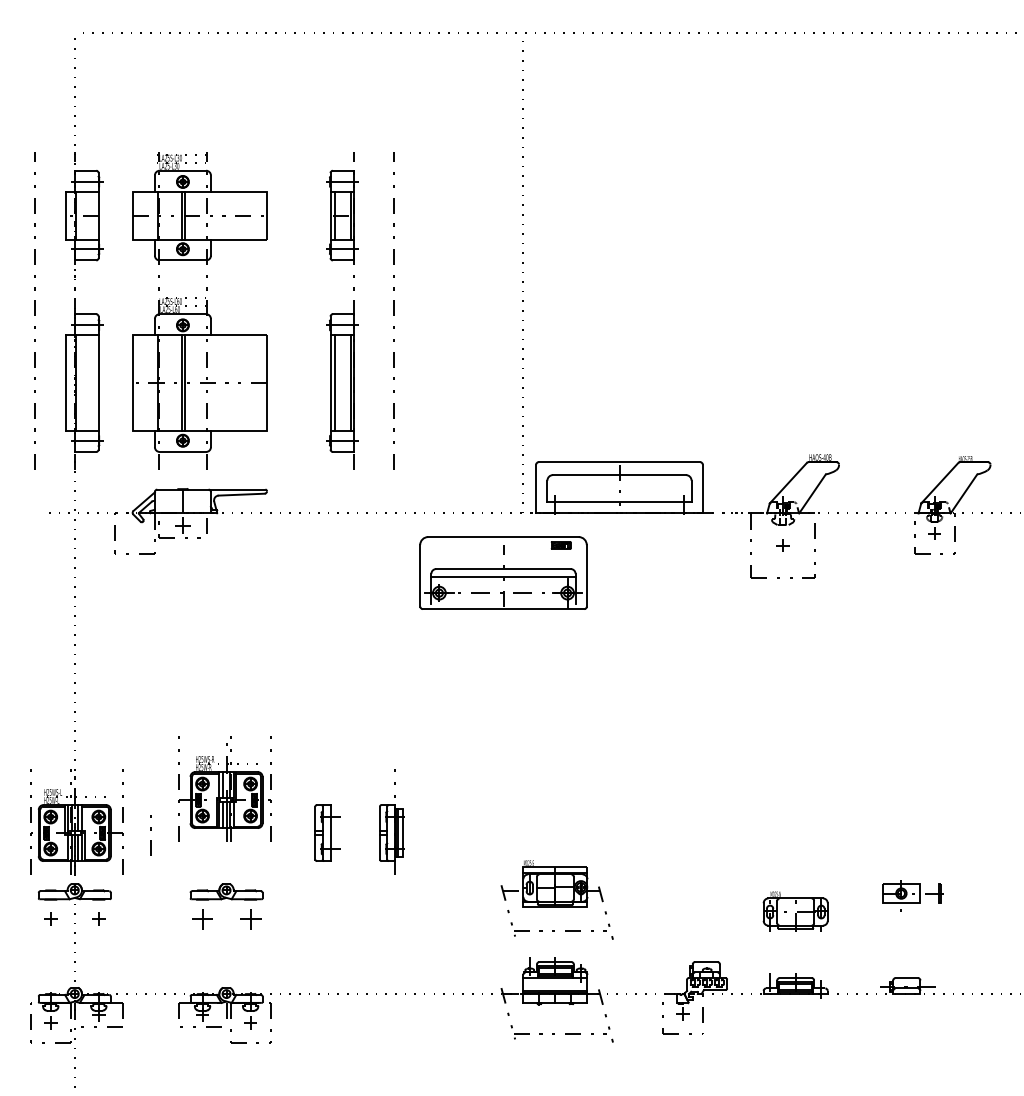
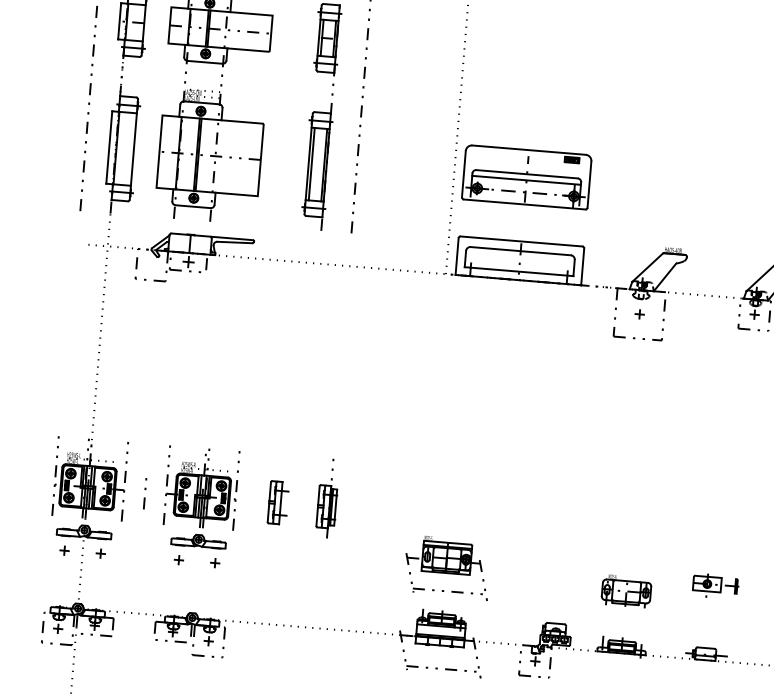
part: (503, 572) -> (526, 176), moved
part: (224, 788) -> (201, 487), moved
part: (202, 918) -> (178, 559), size x0.62
part: (250, 918) -> (215, 562), size x0.62

